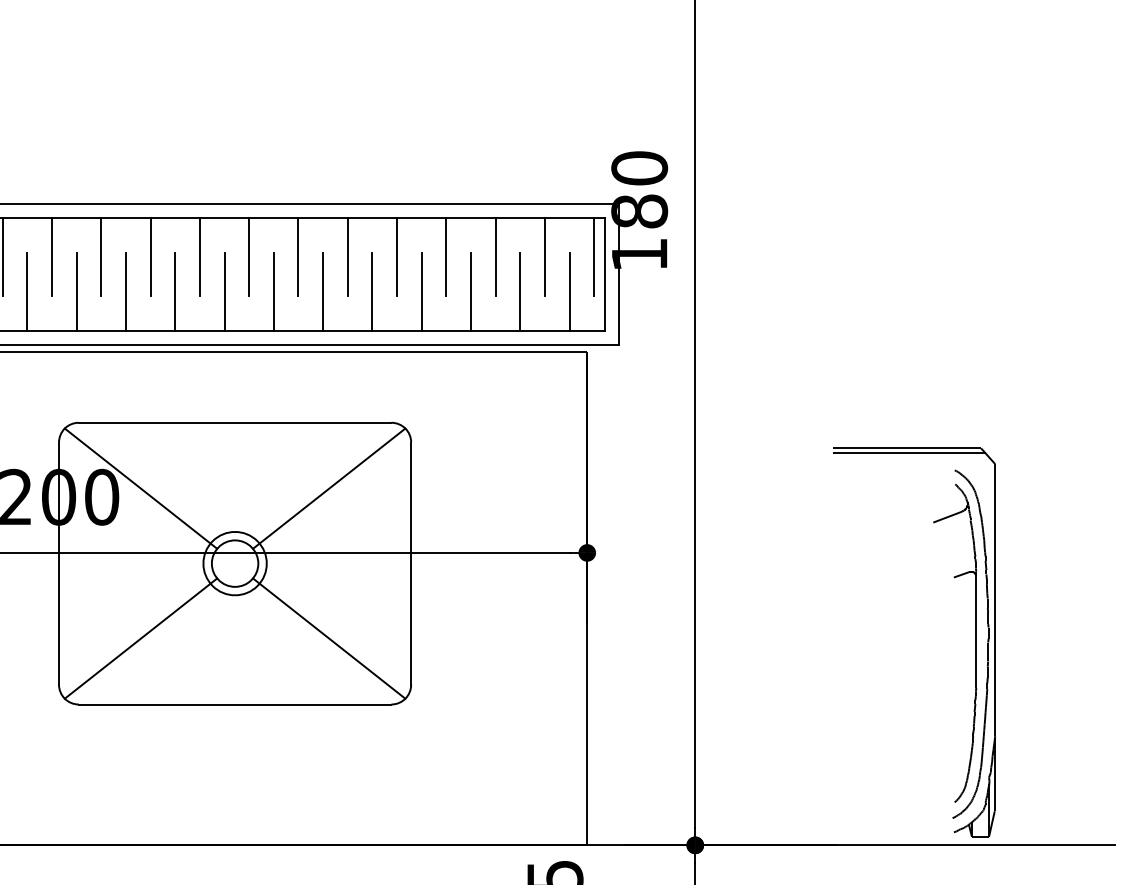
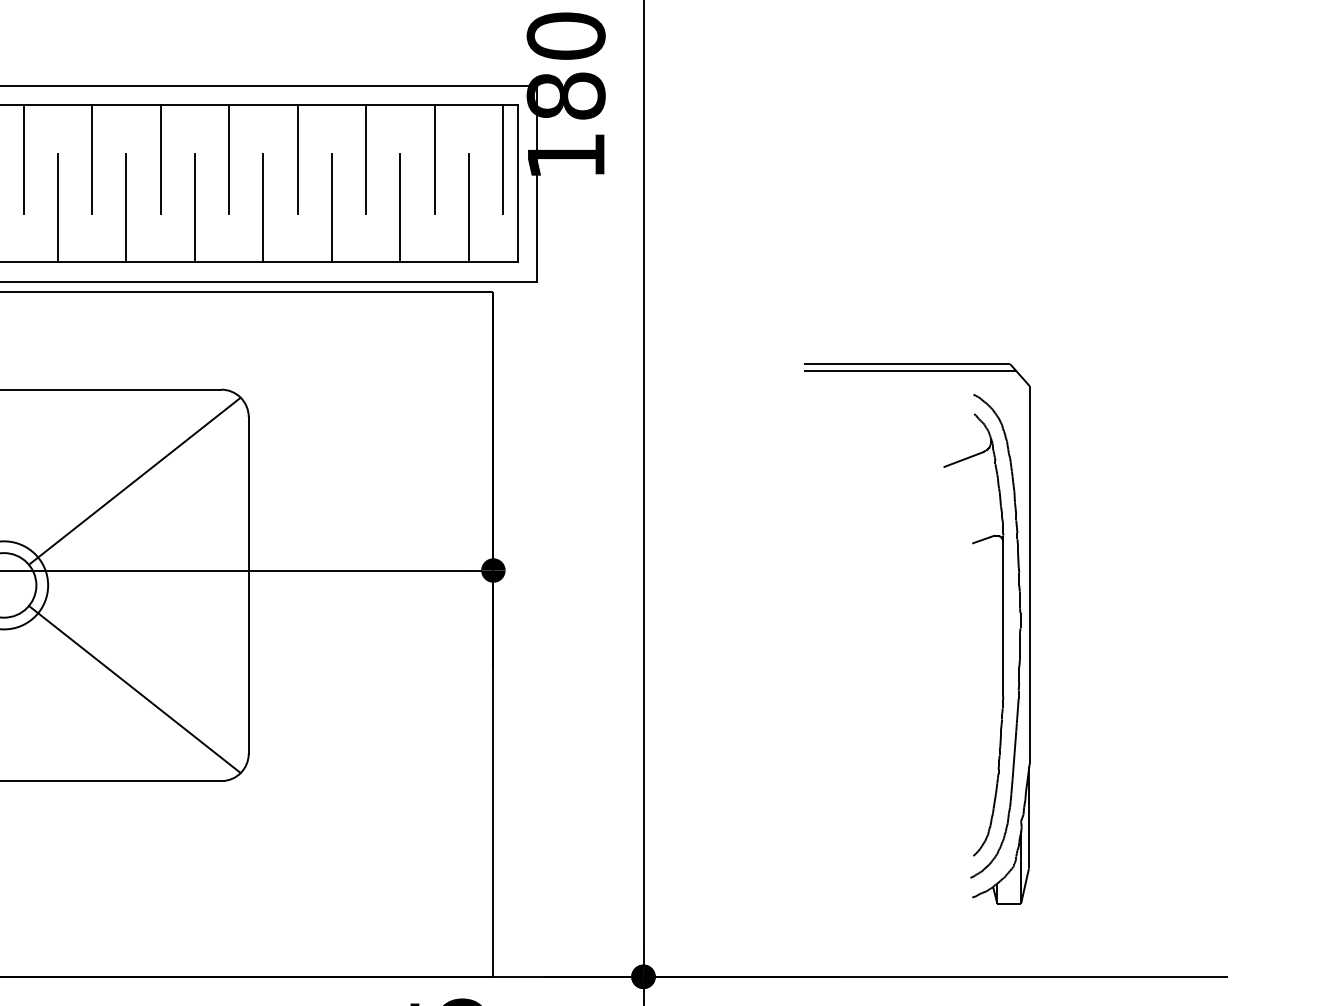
part: (975, 642) -> (1002, 633), moved

